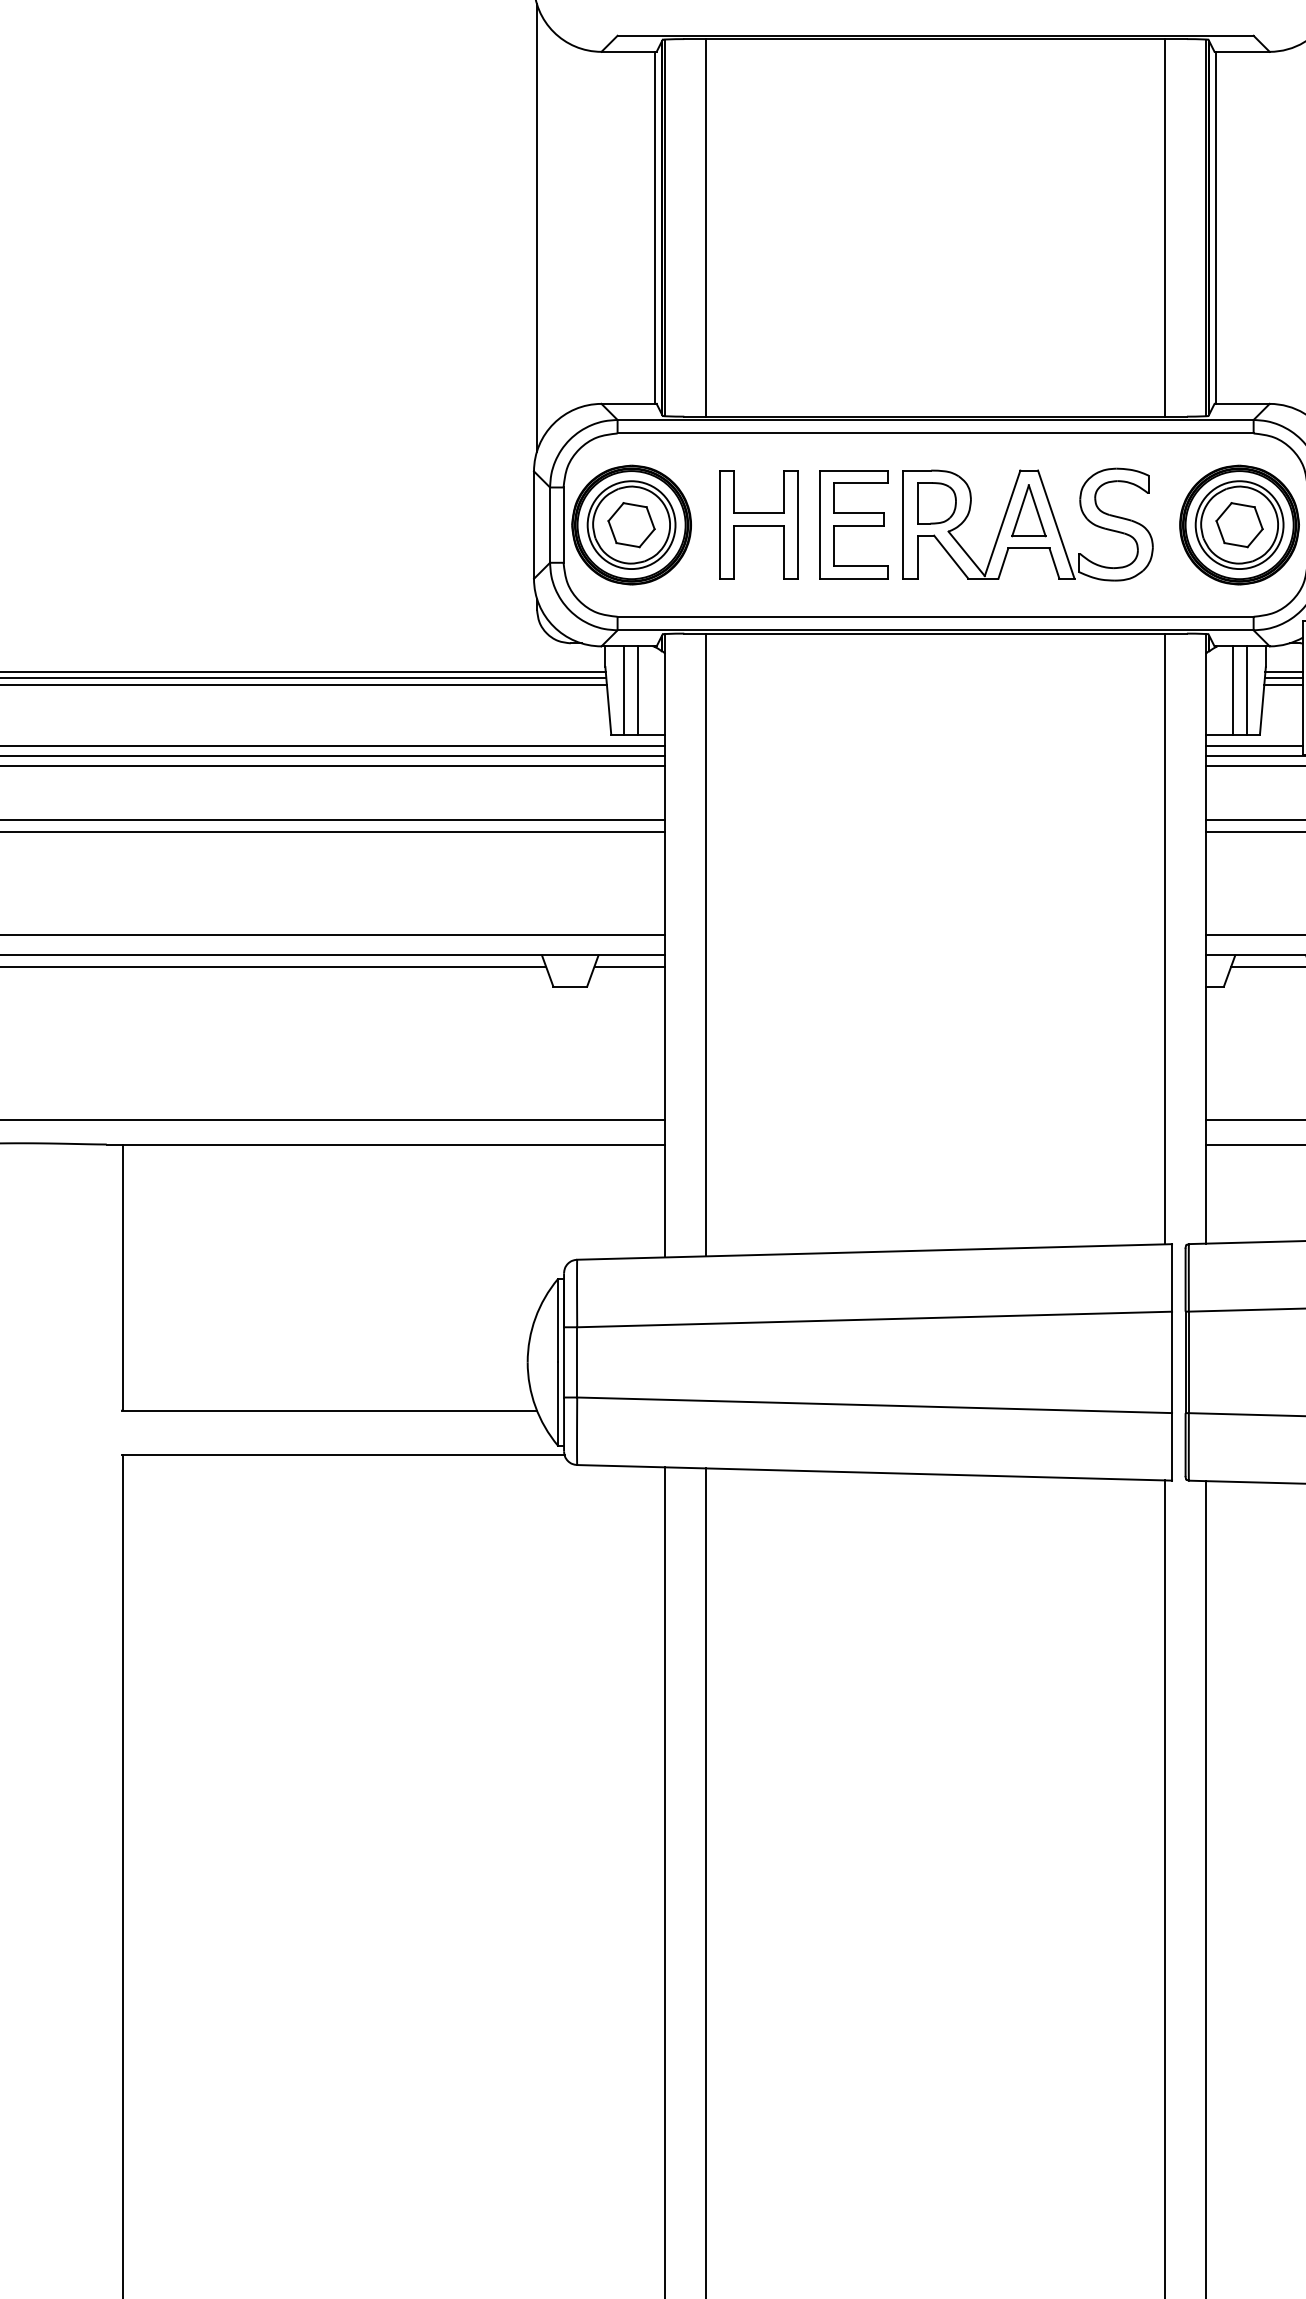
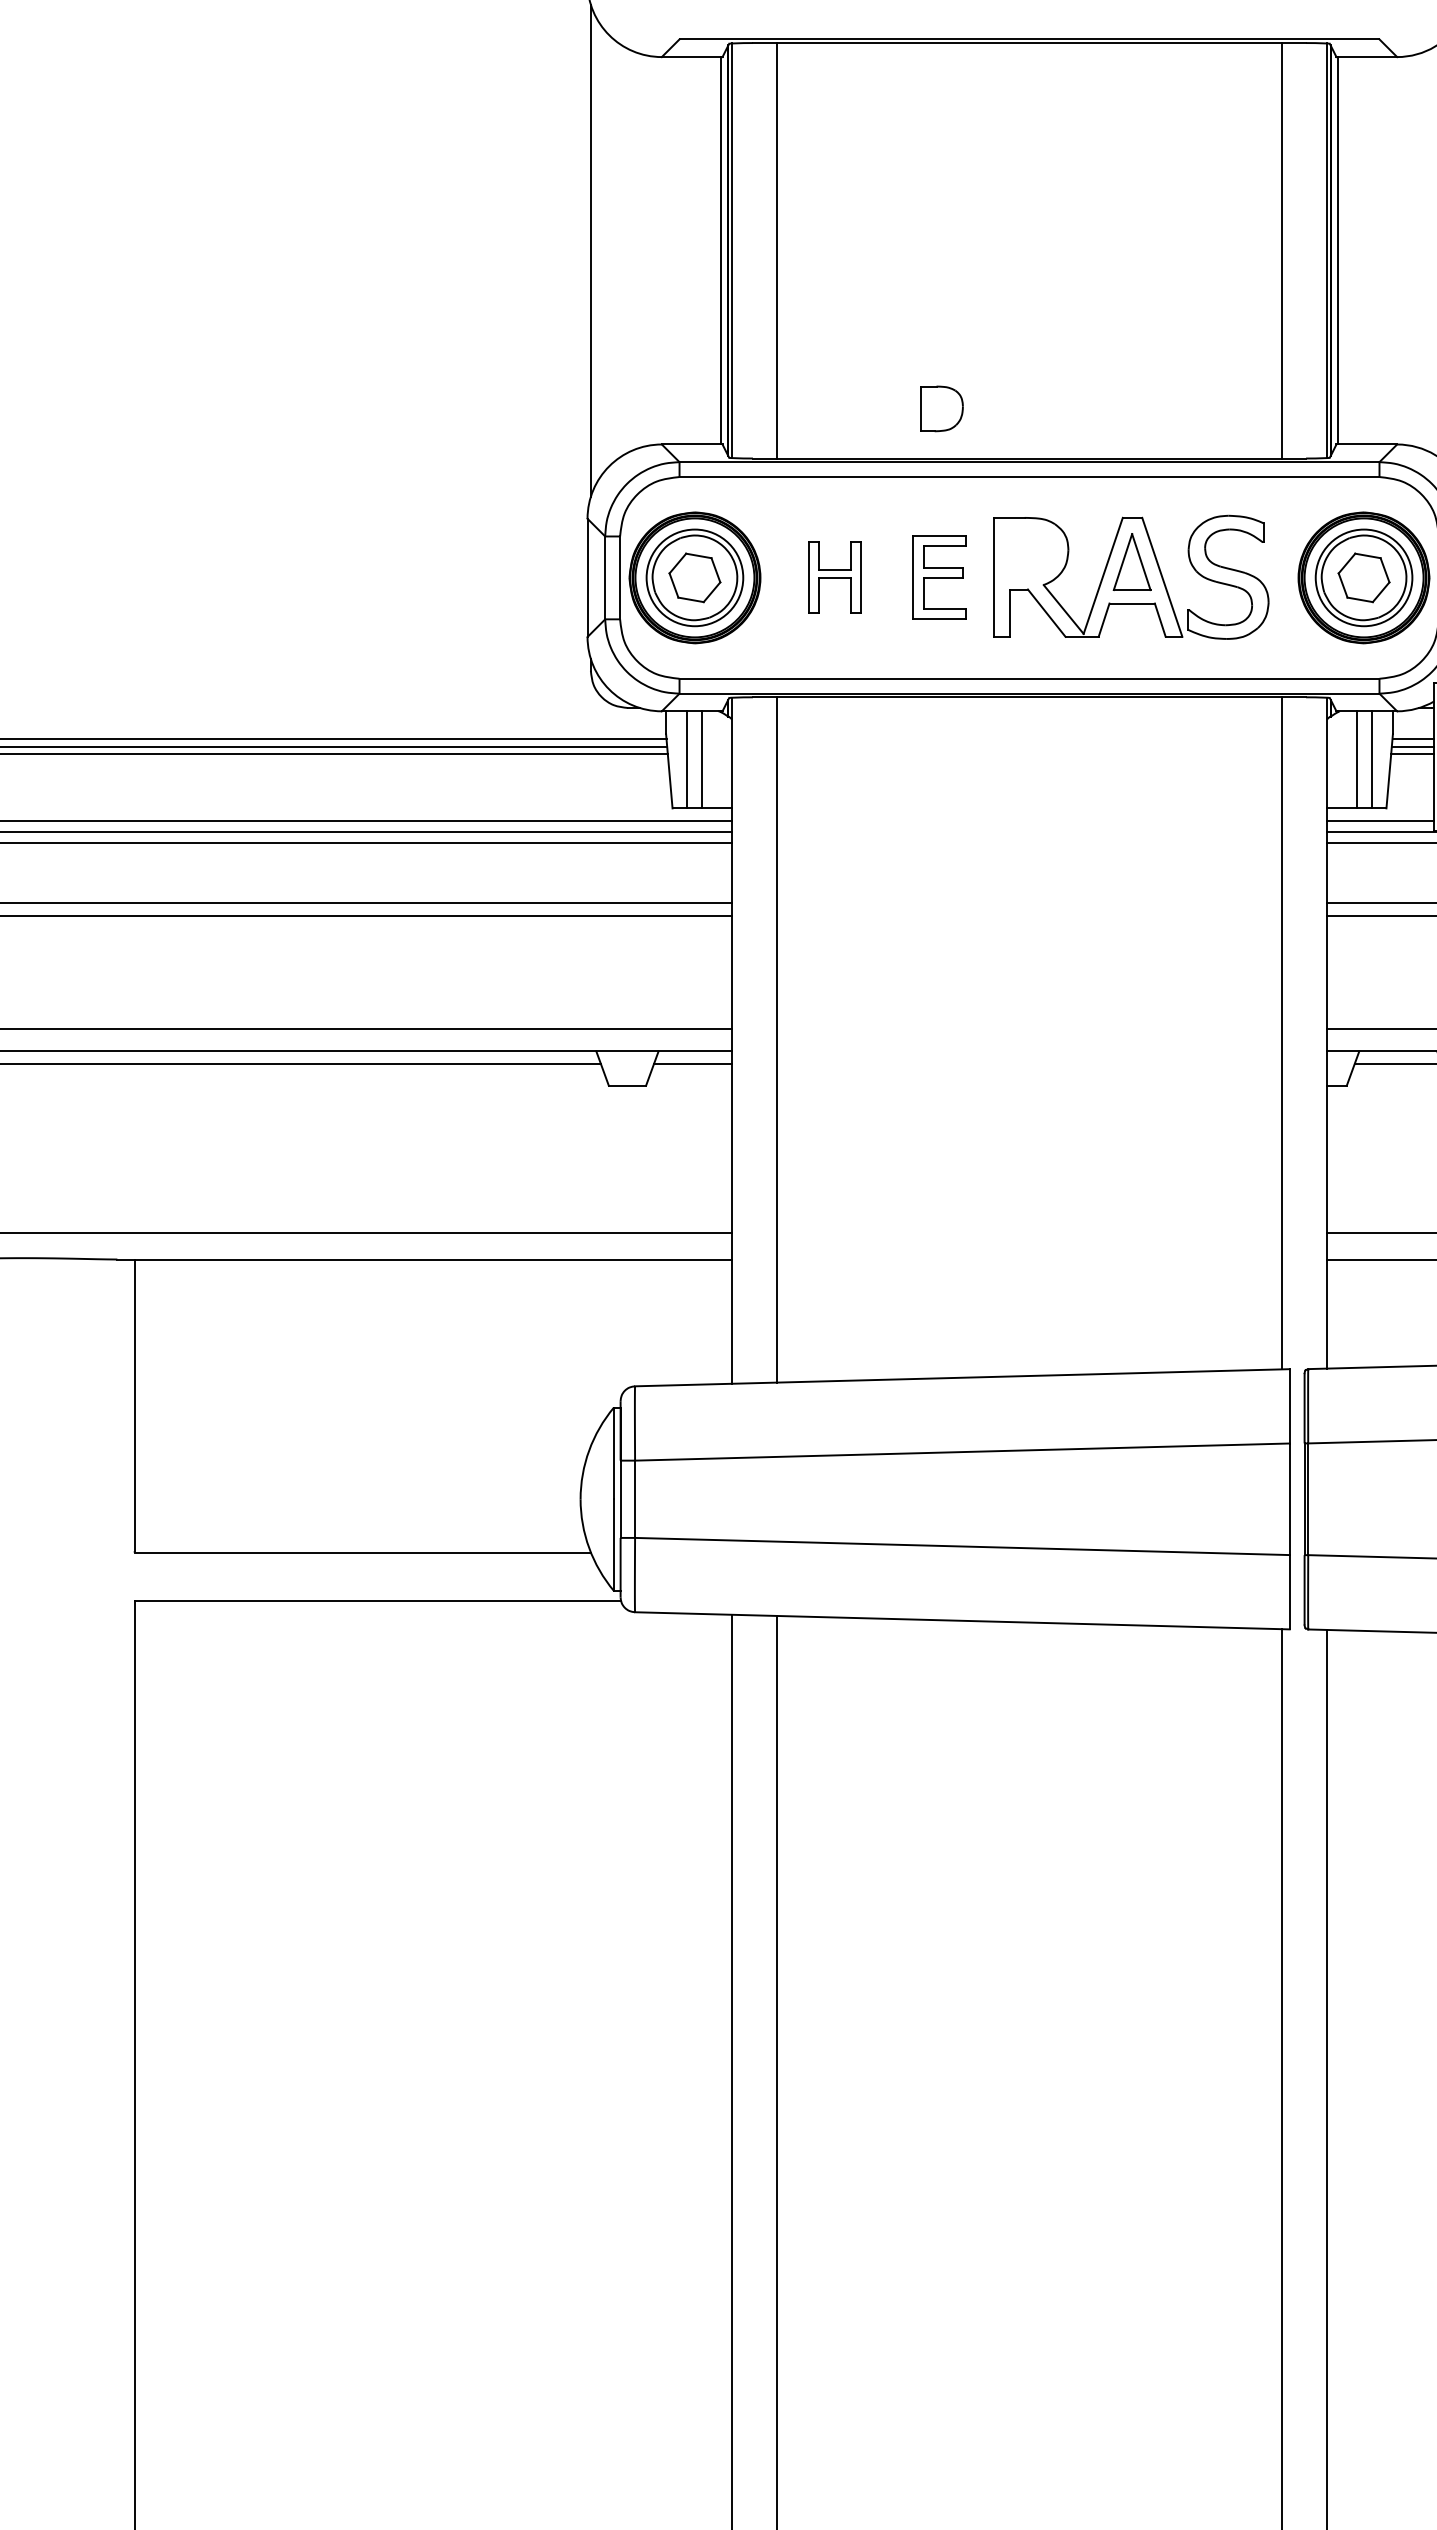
part: (936, 502) -> (941, 408), moved
part: (758, 524) -> (834, 577), size x0.6
part: (853, 524) -> (939, 577), size x0.7

